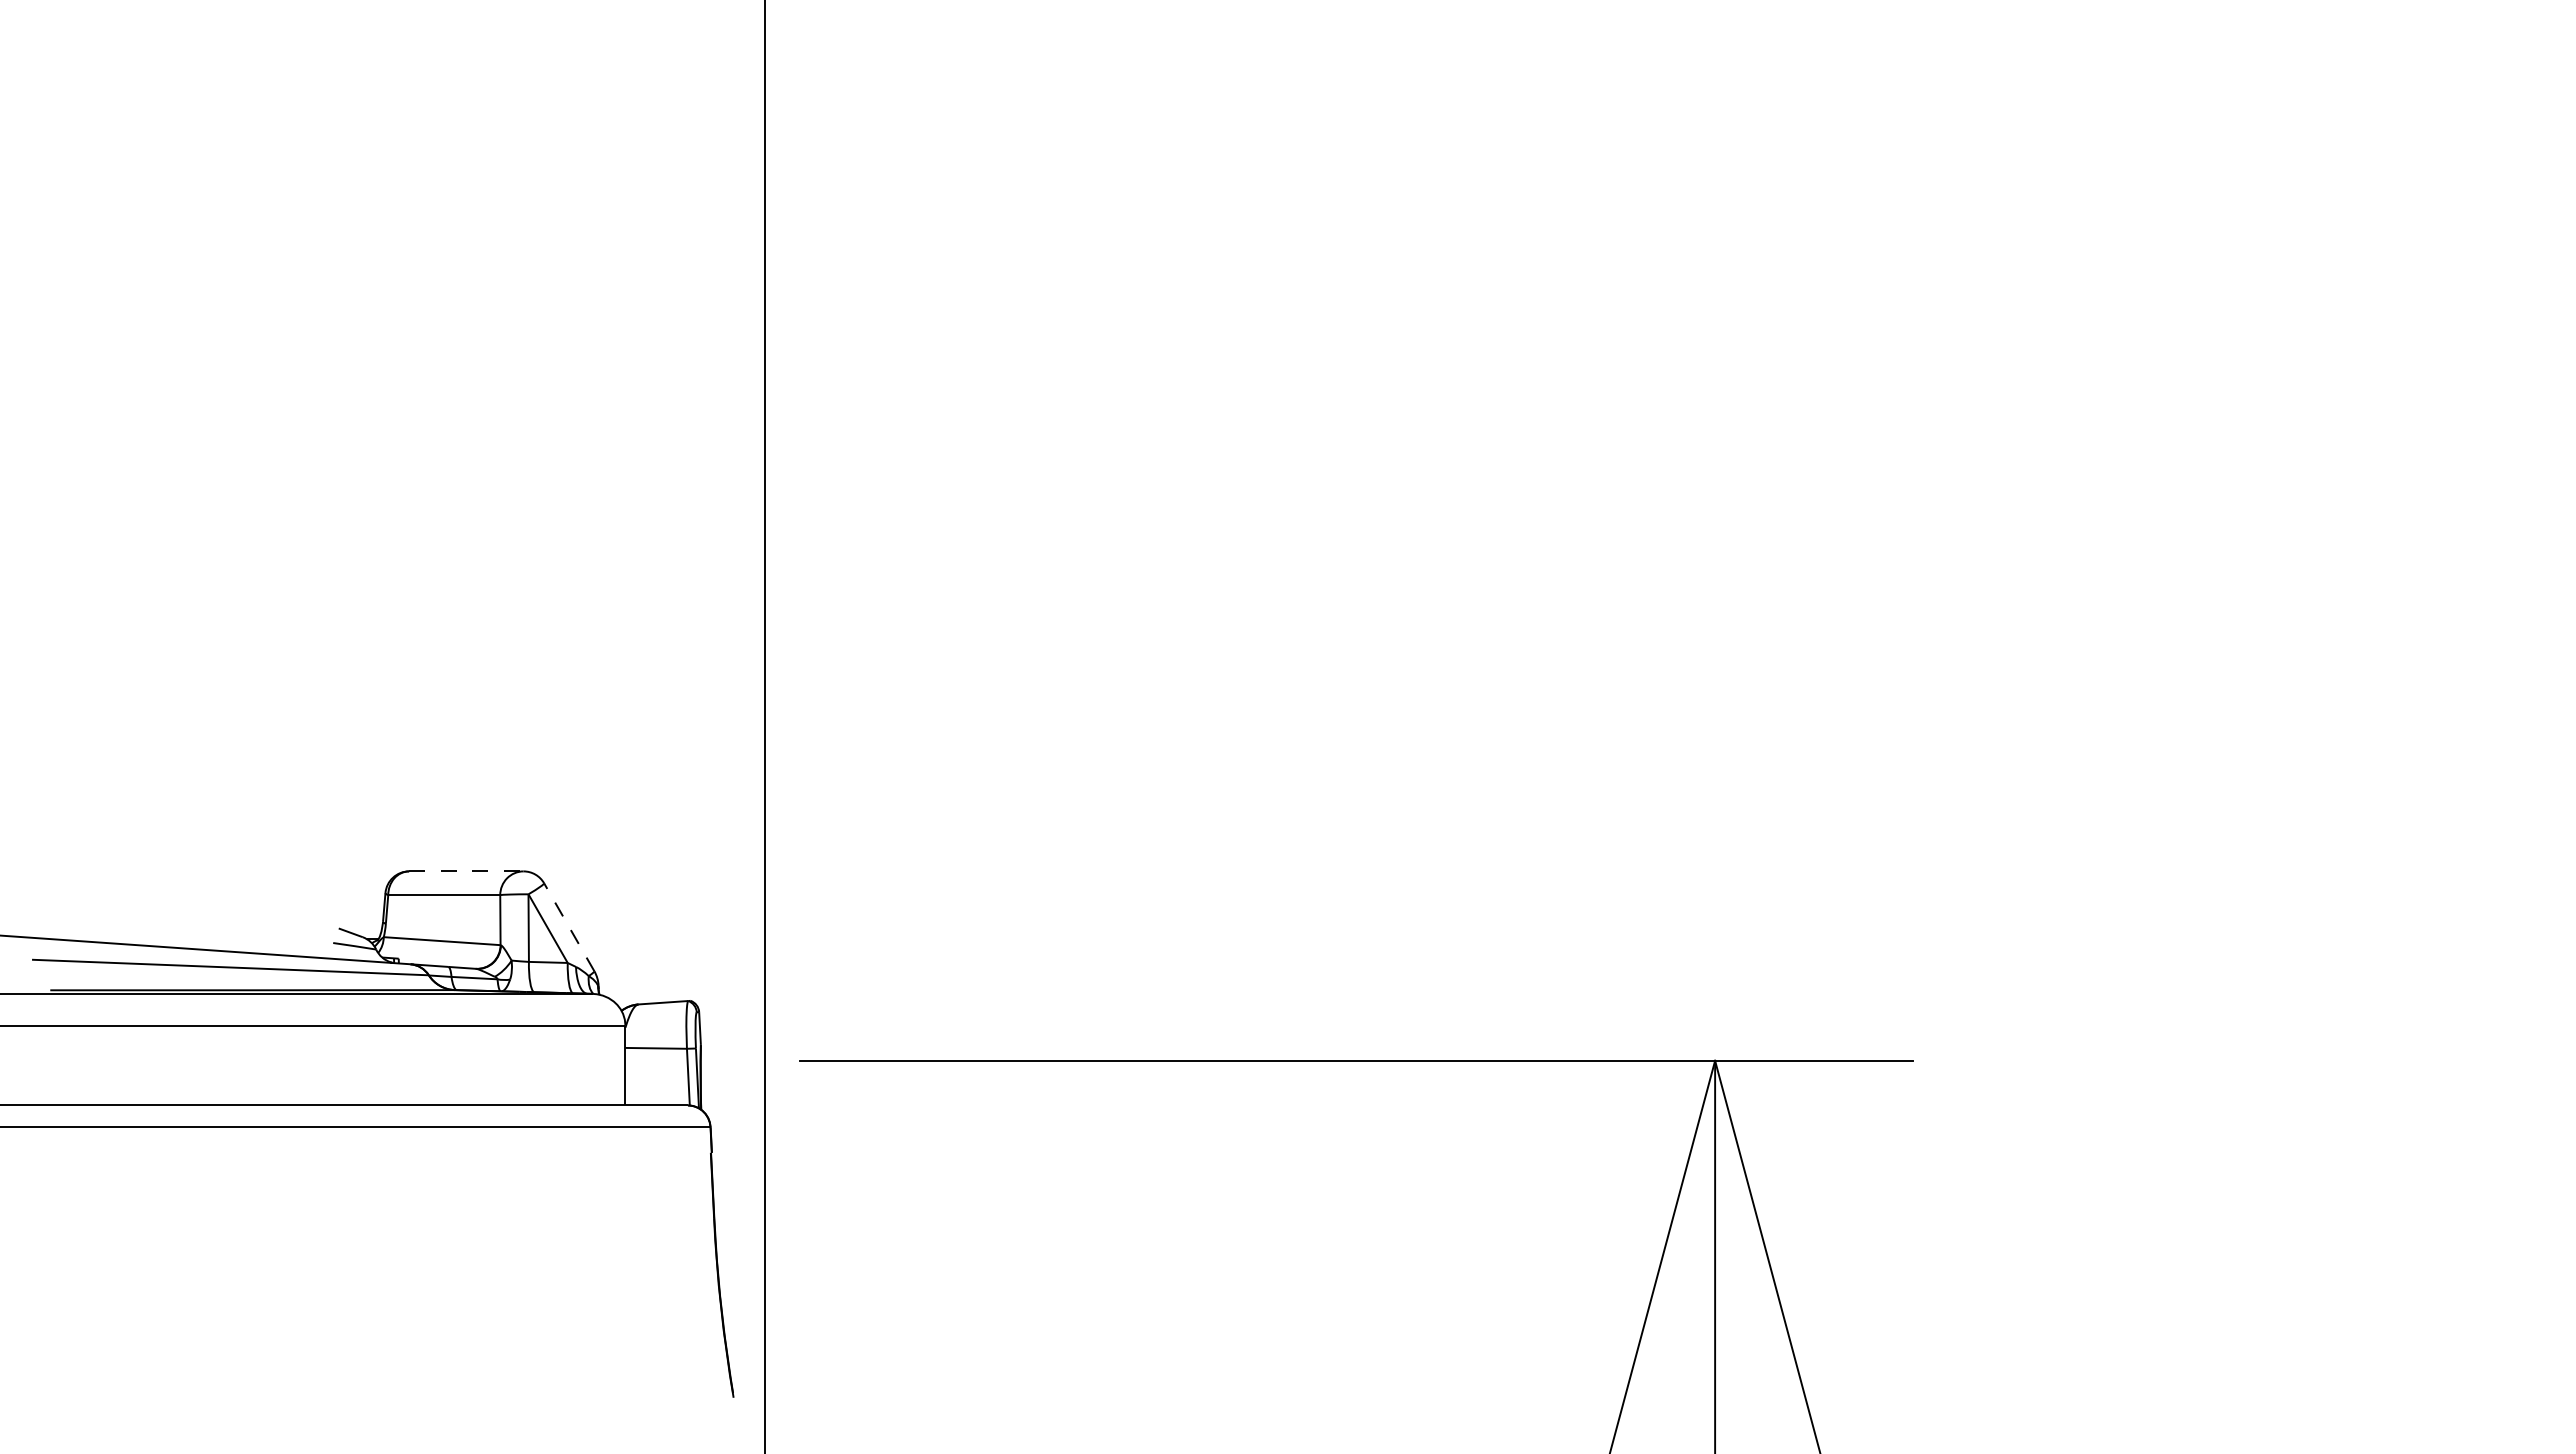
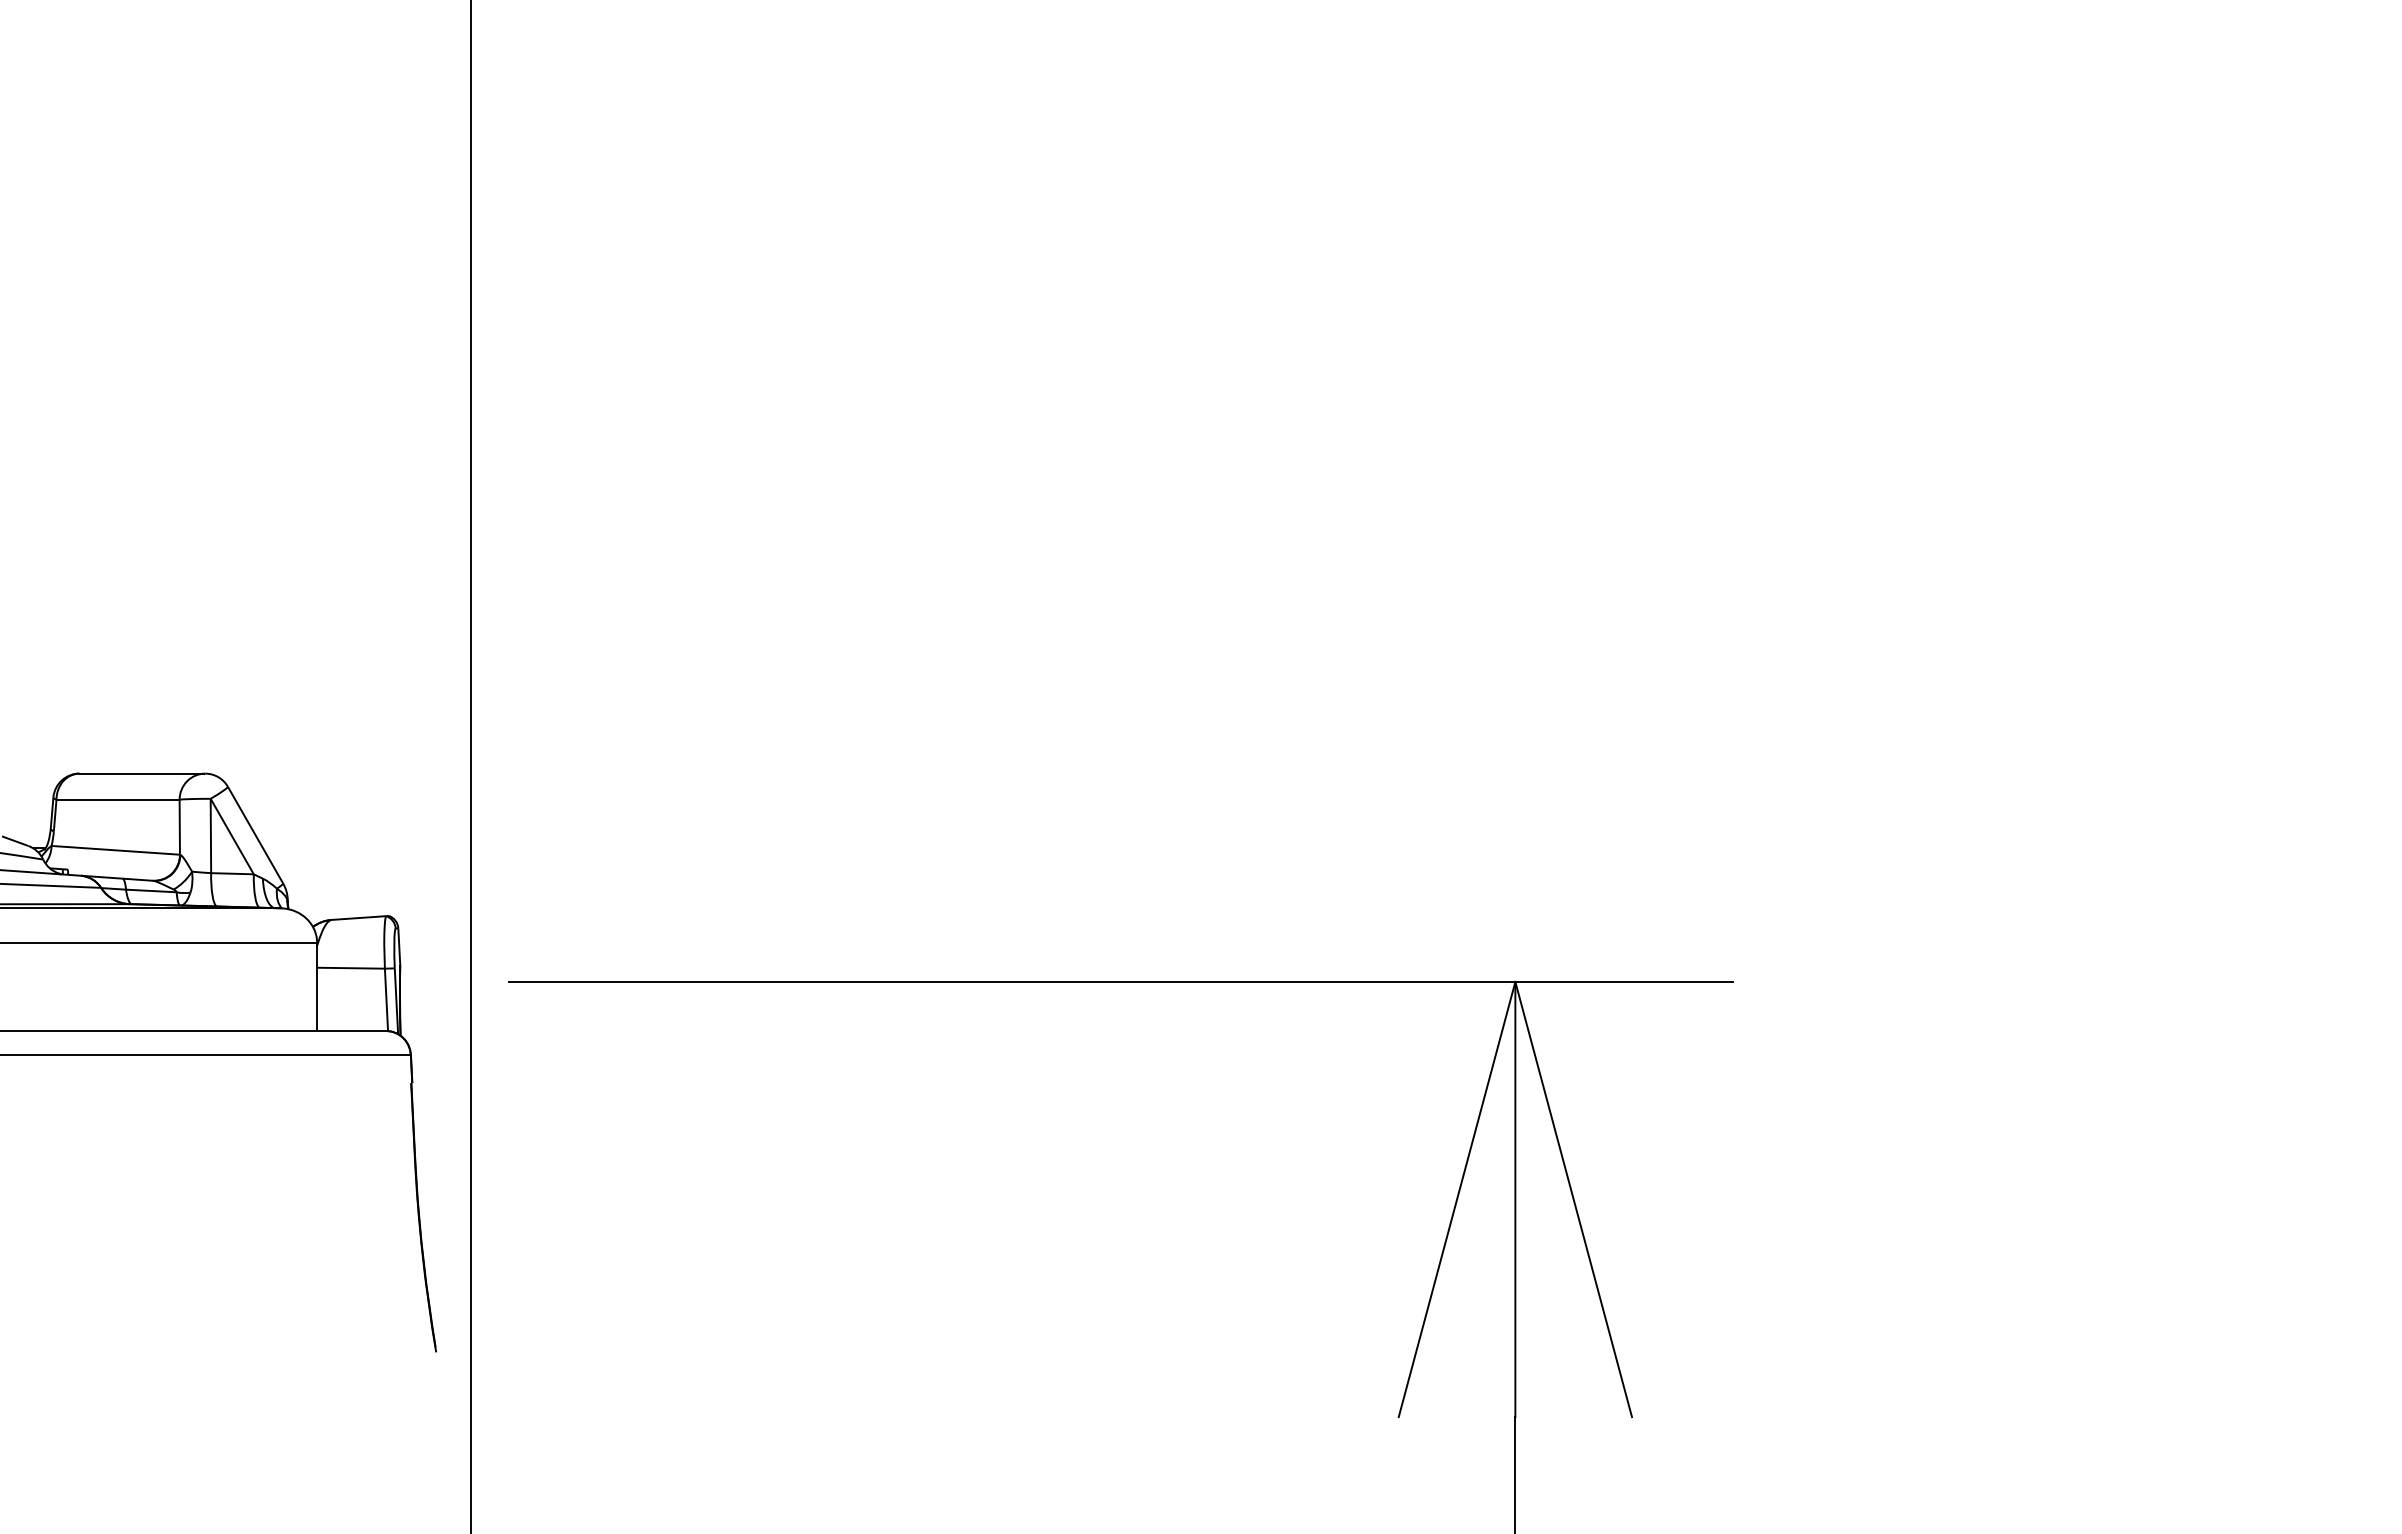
line: (466, 871) -> (142, 773), dashed -> solid
line: (569, 927) -> (255, 835), dashed -> solid

